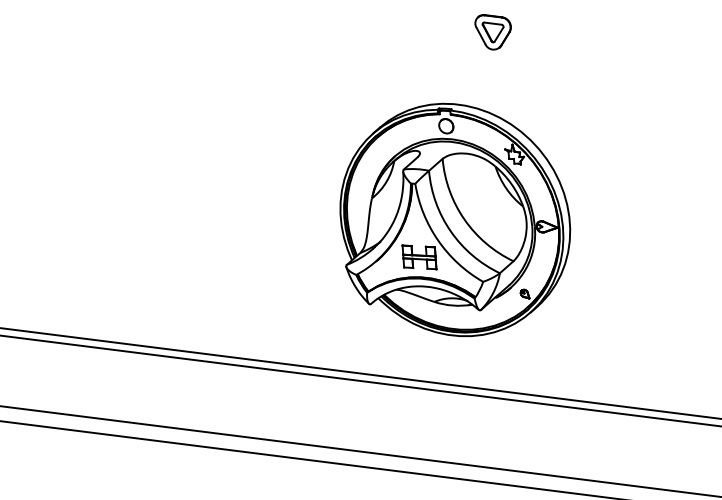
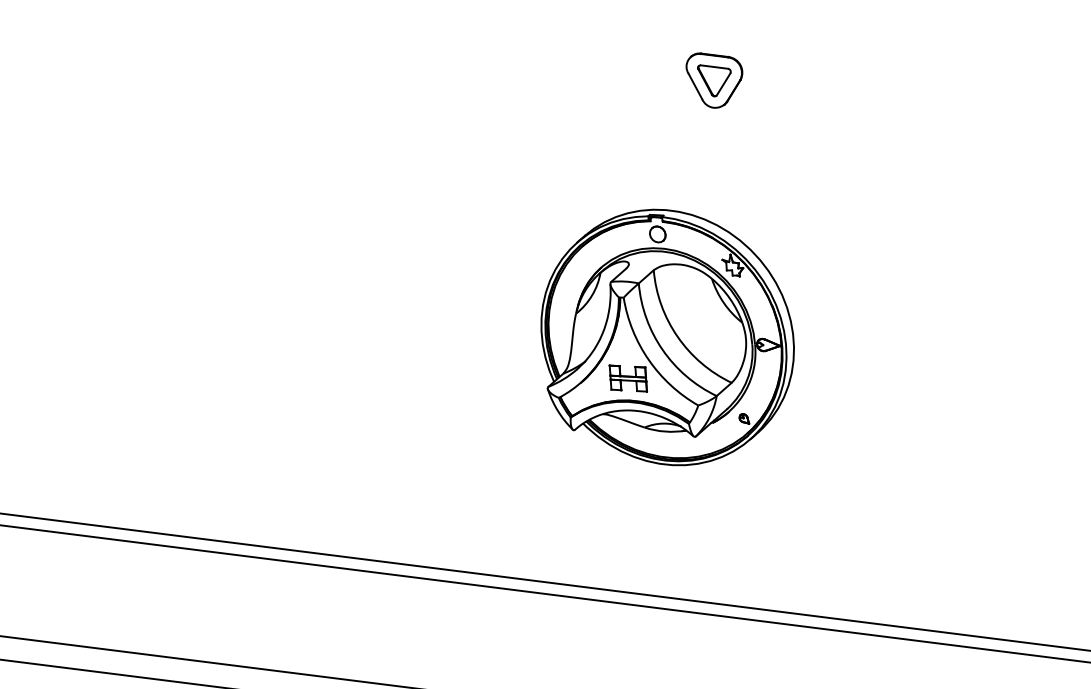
part: (492, 32) -> (713, 80), moved
part: (455, 219) -> (667, 336), size x0.7

